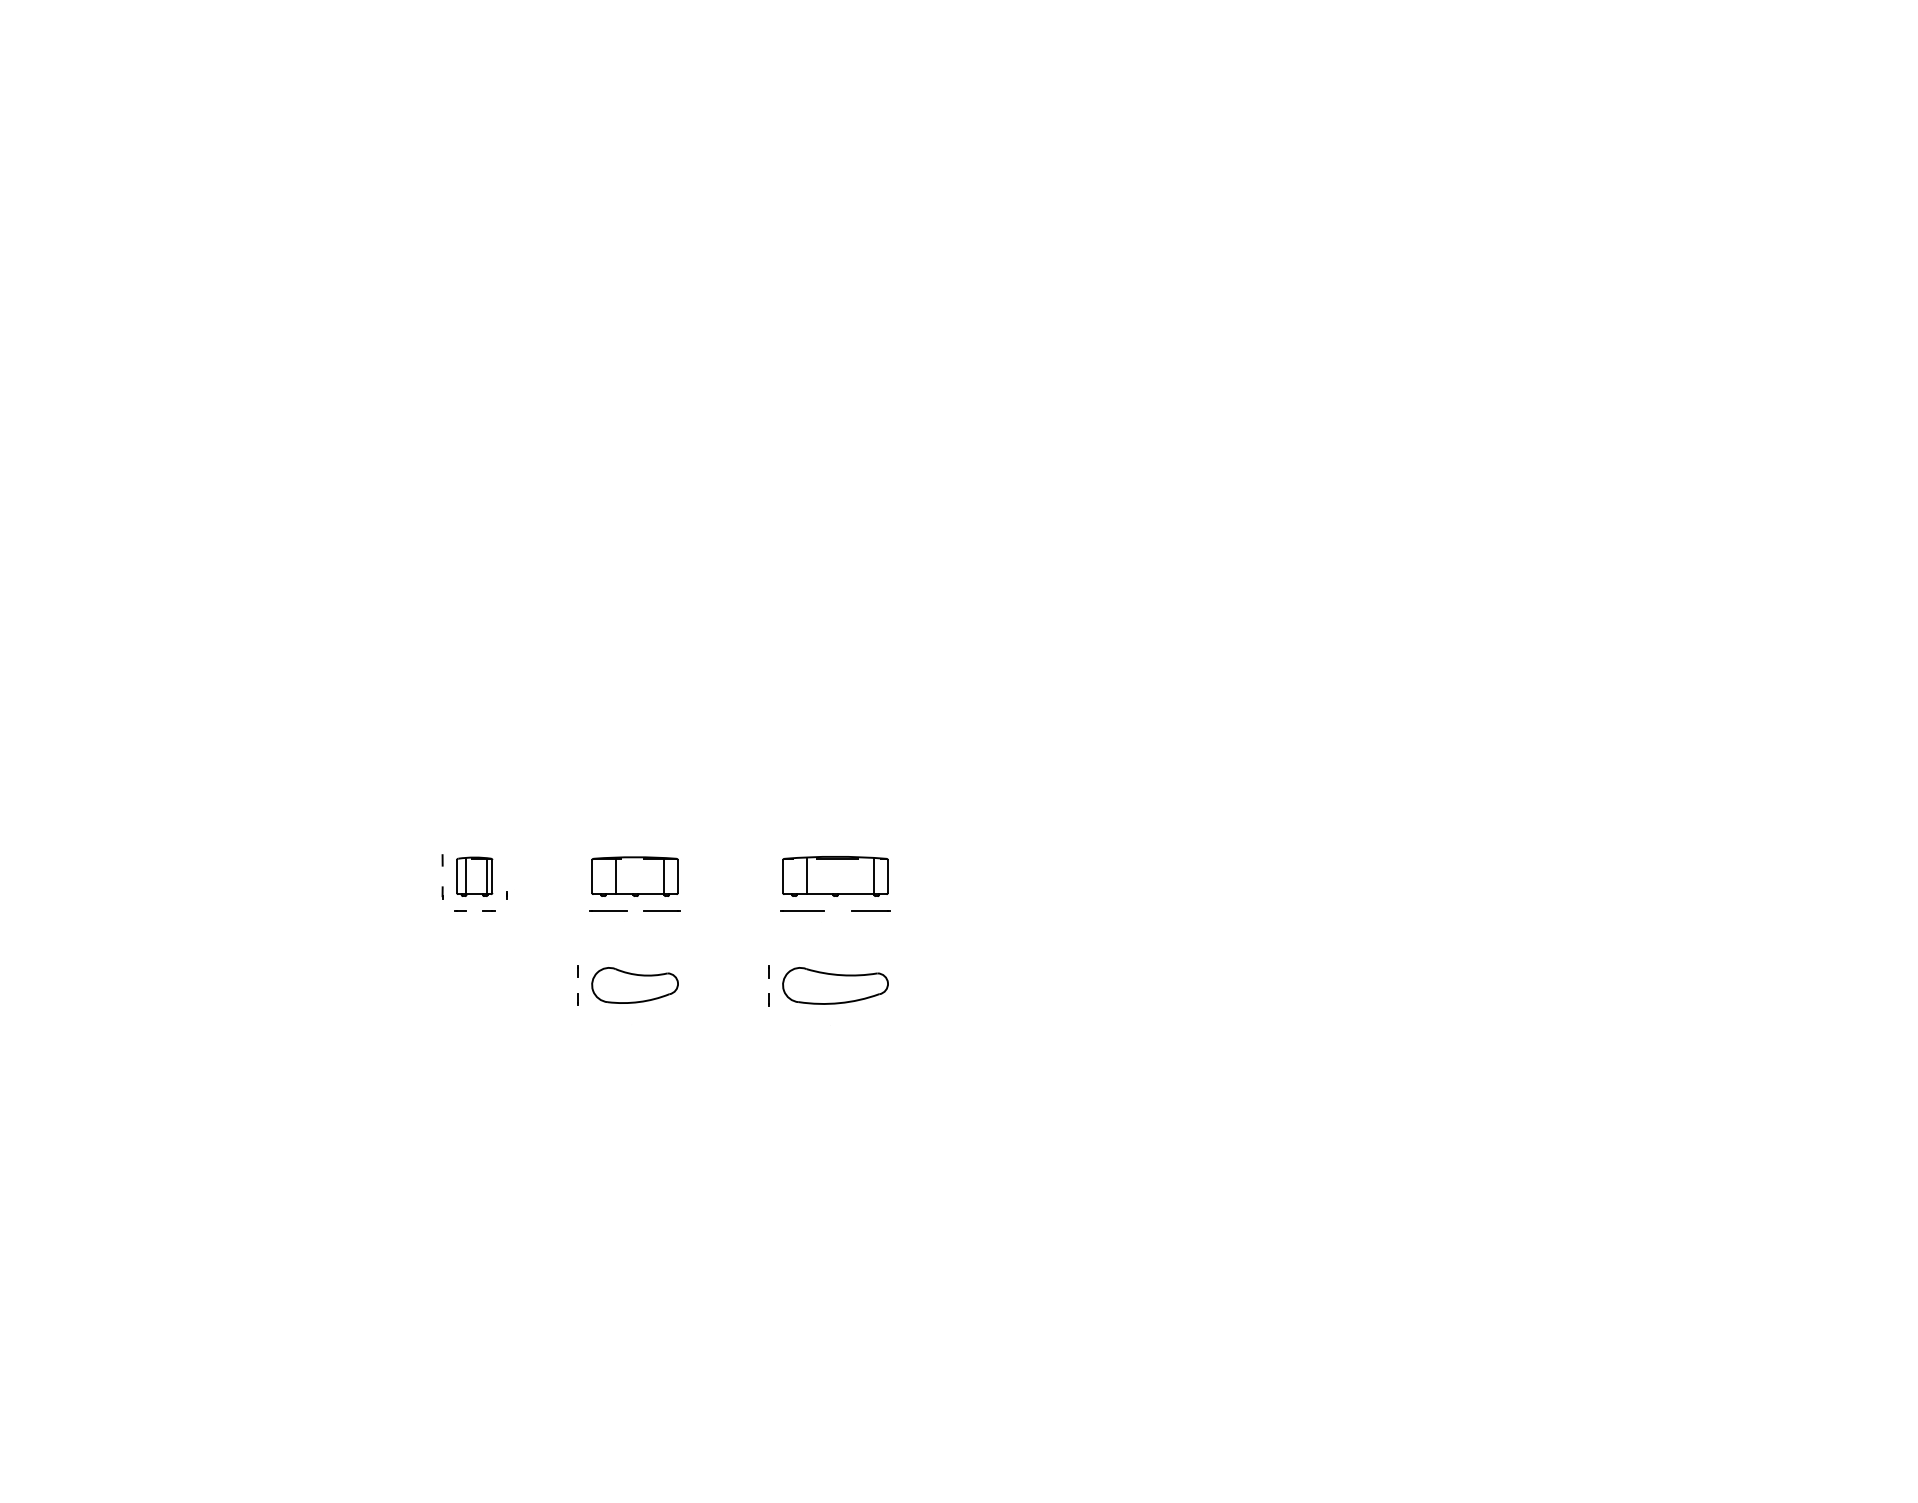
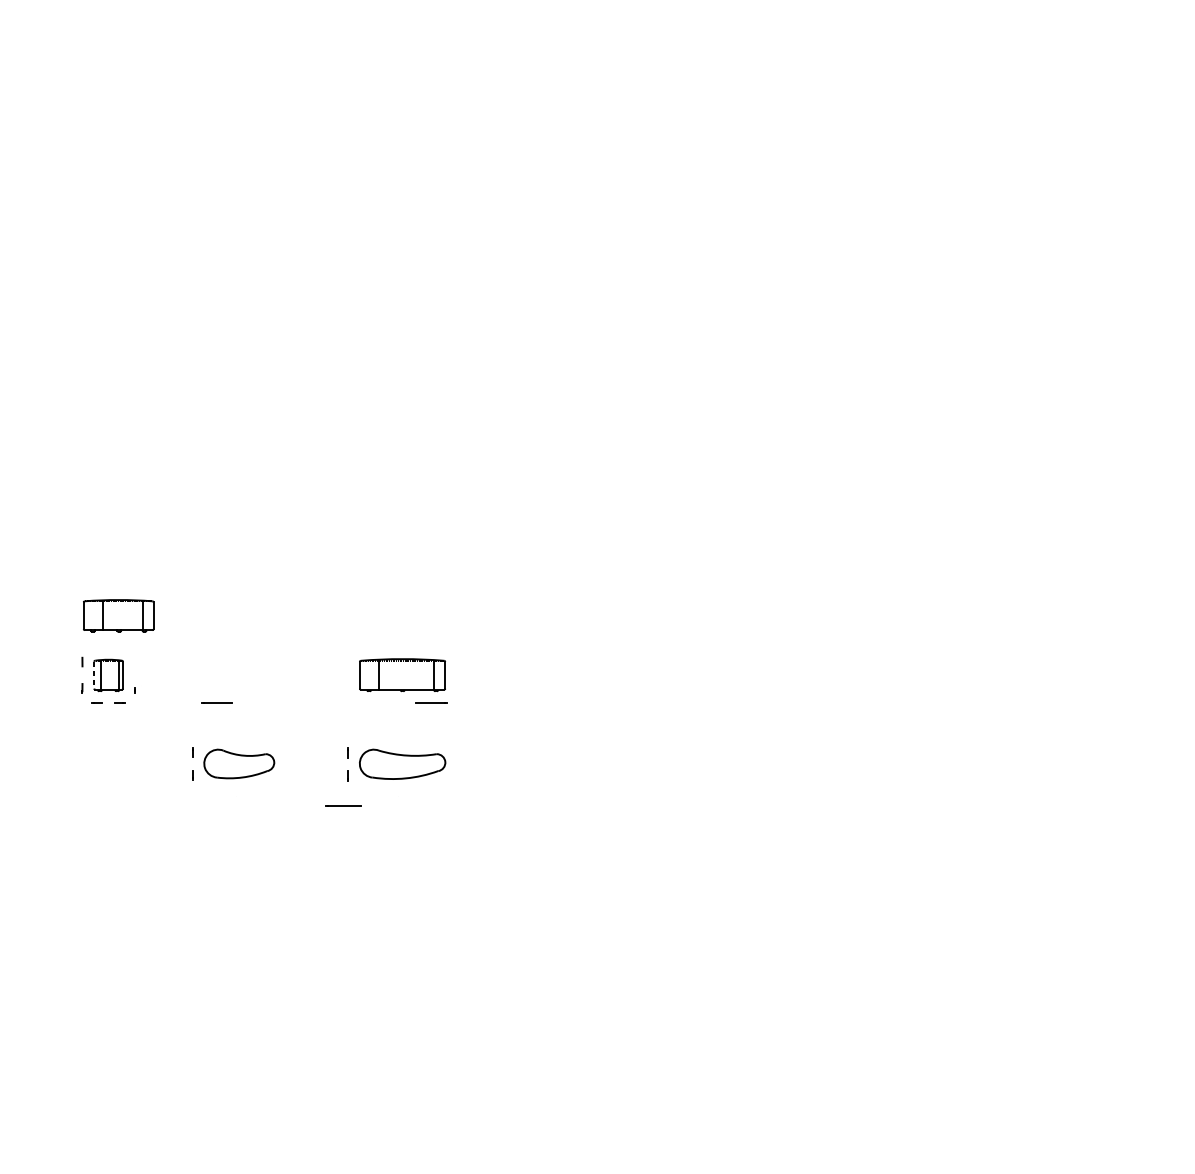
part: (634, 876) -> (118, 615), moved
line: (456, 877) -> (93, 676), solid -> dashed
line: (661, 910) -> (260, 702), removed
line: (802, 910) -> (343, 805), moved

